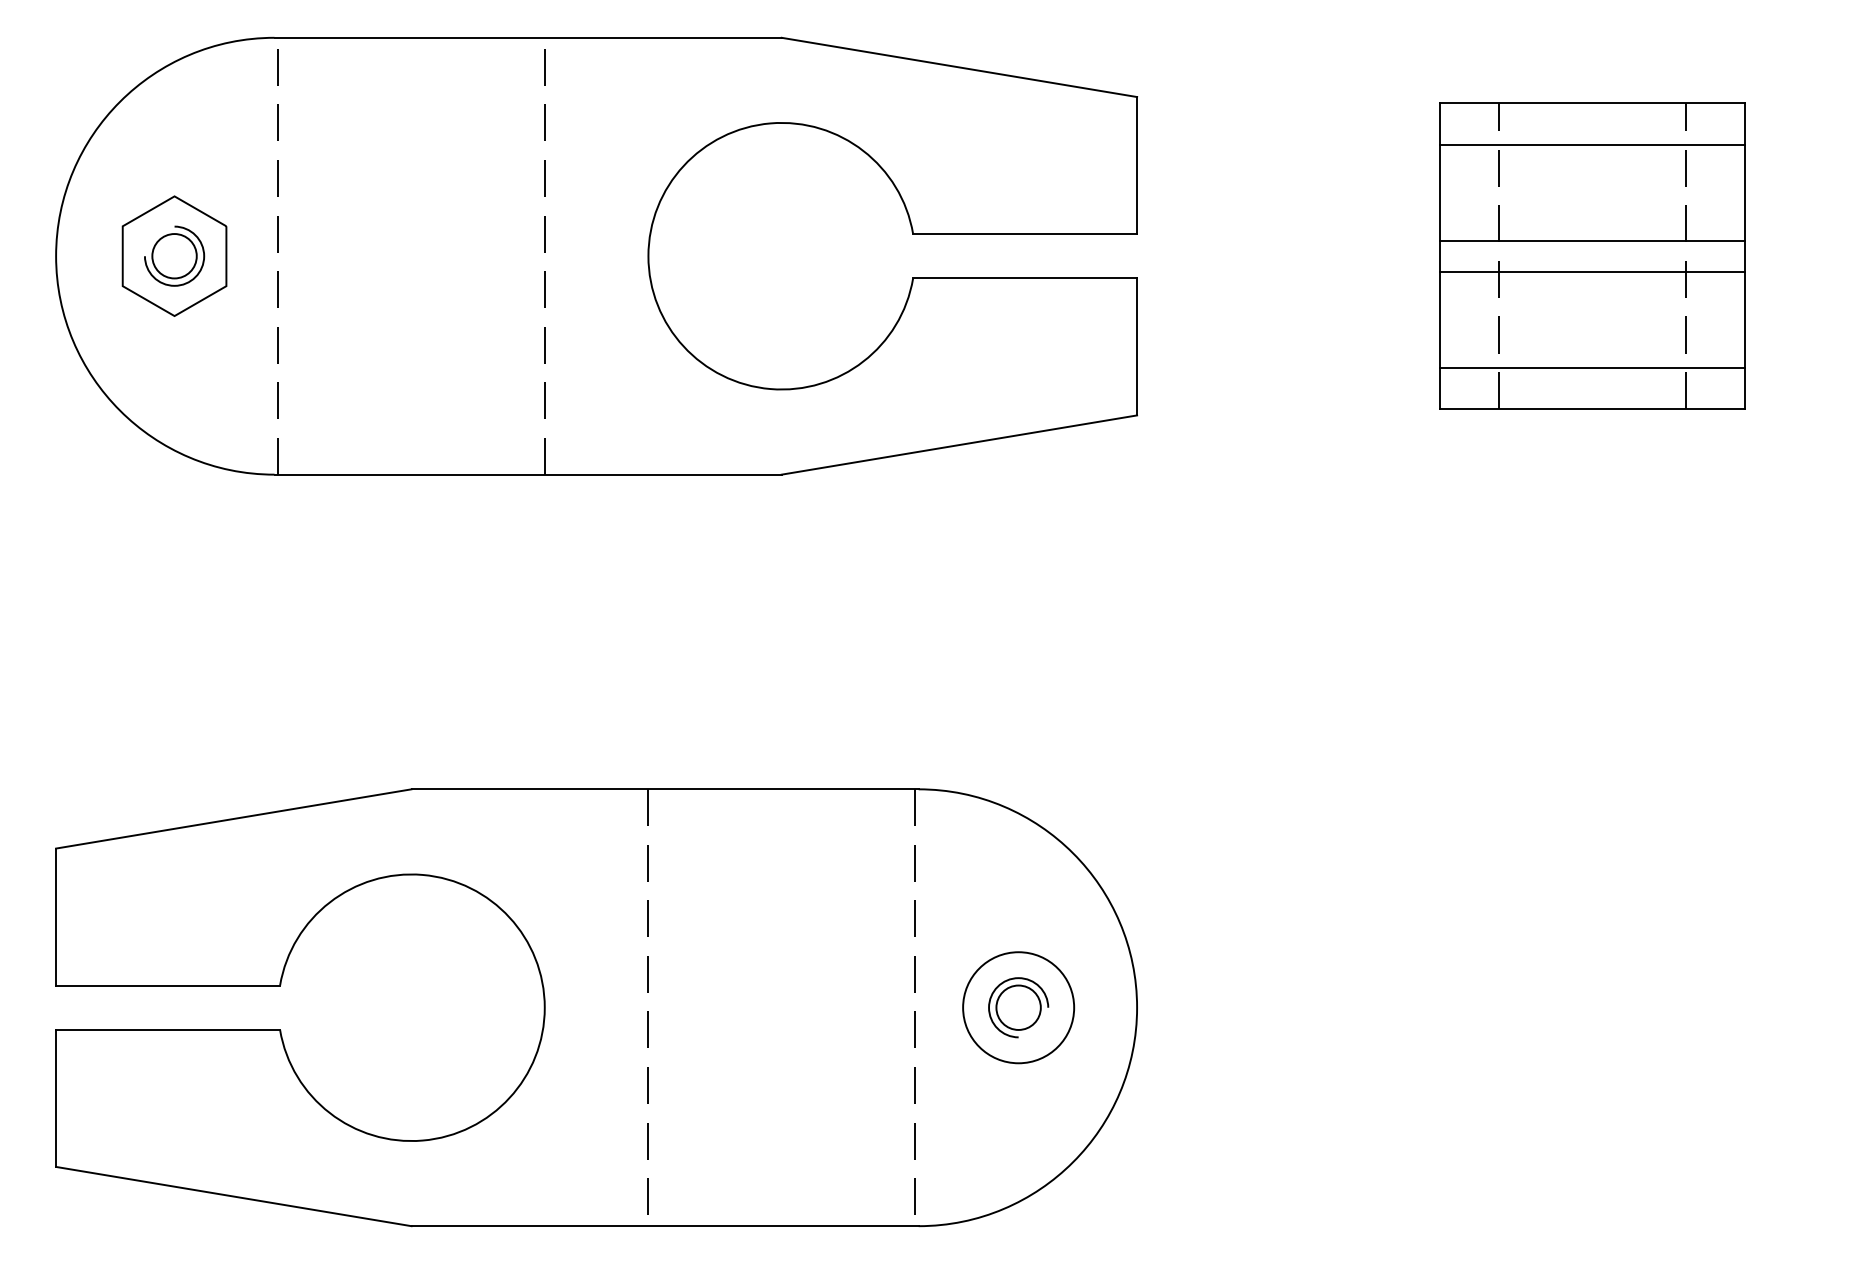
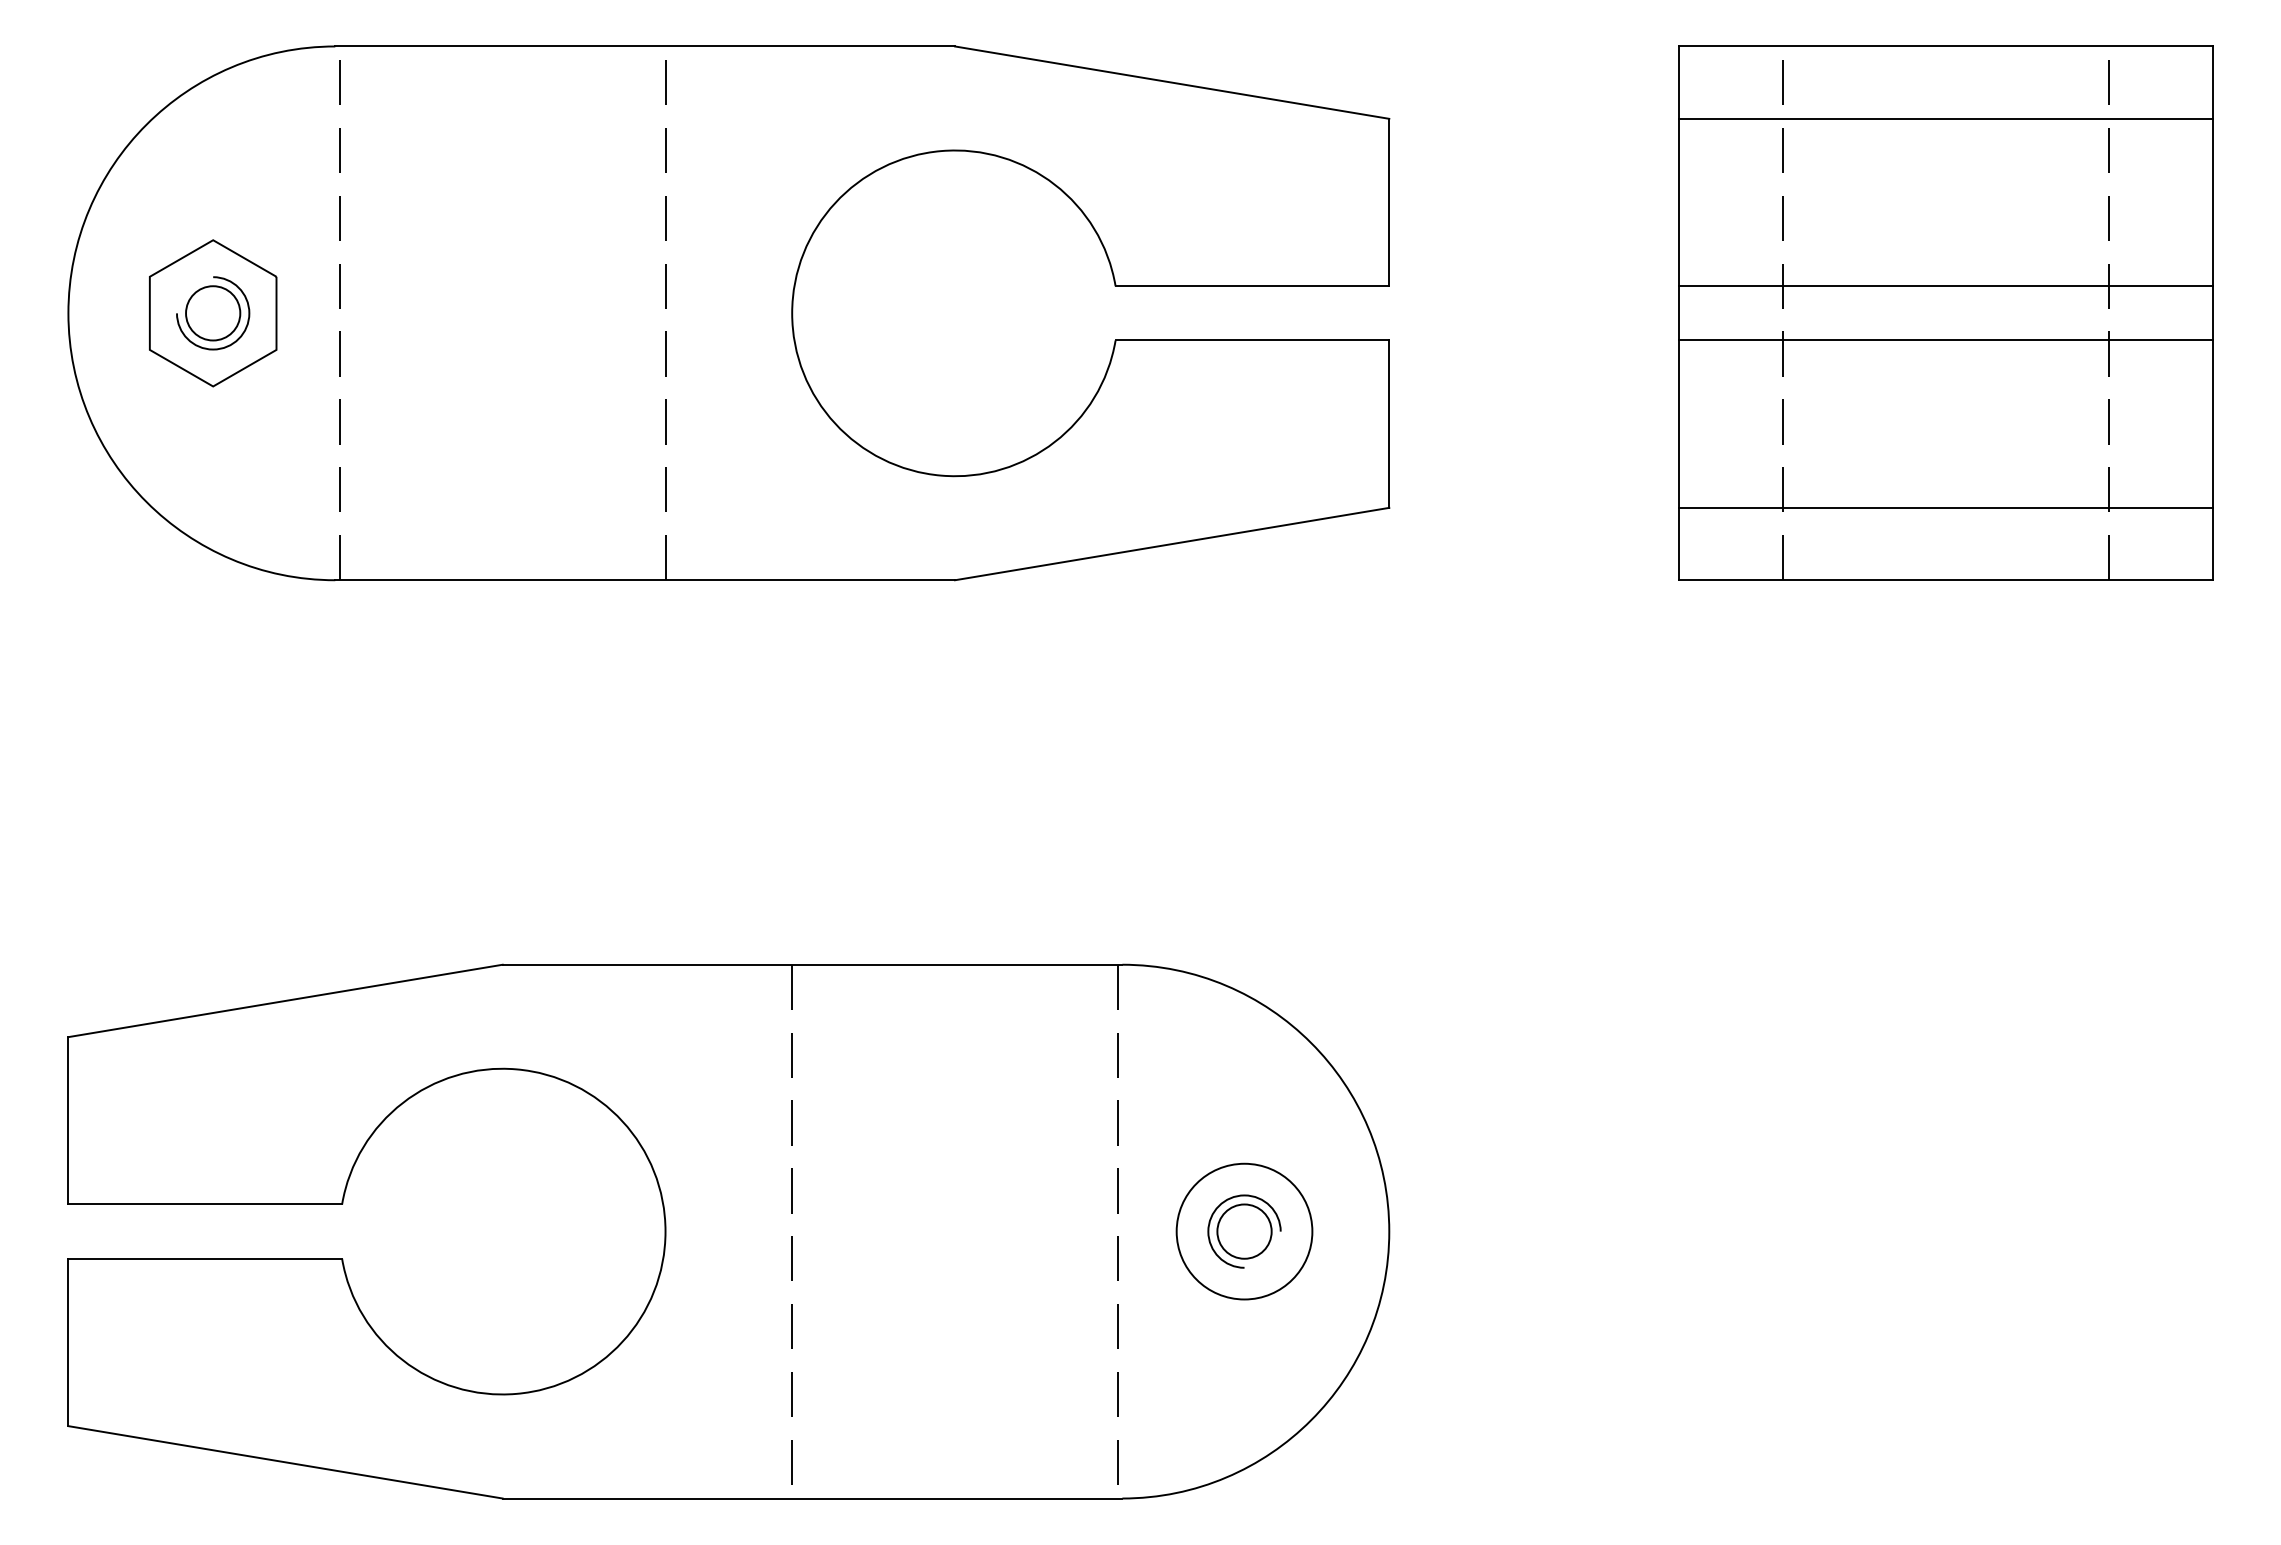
part: (1592, 255) -> (1945, 312), size x1.43

